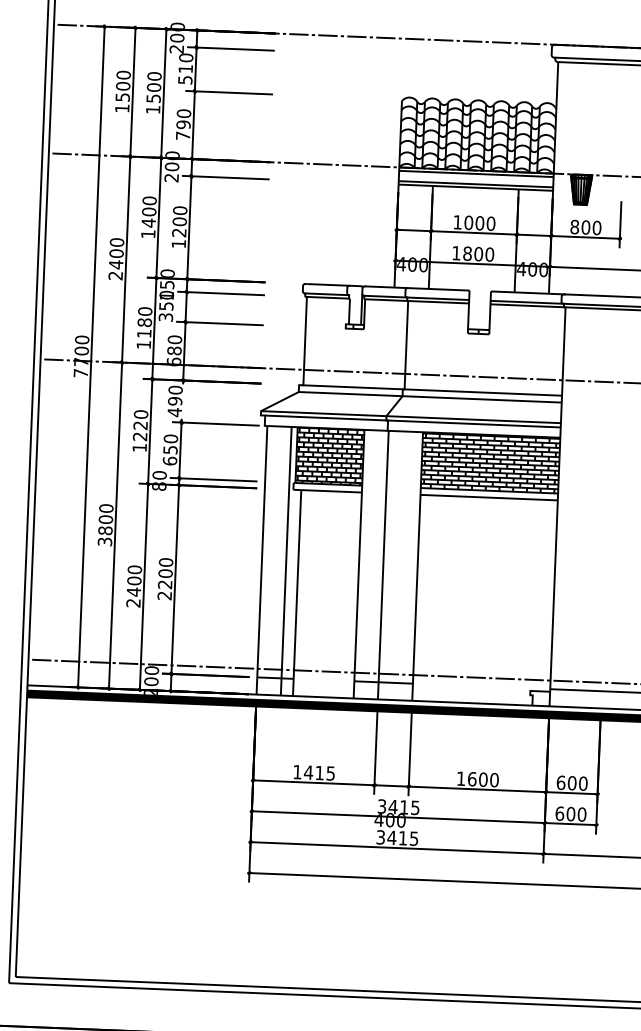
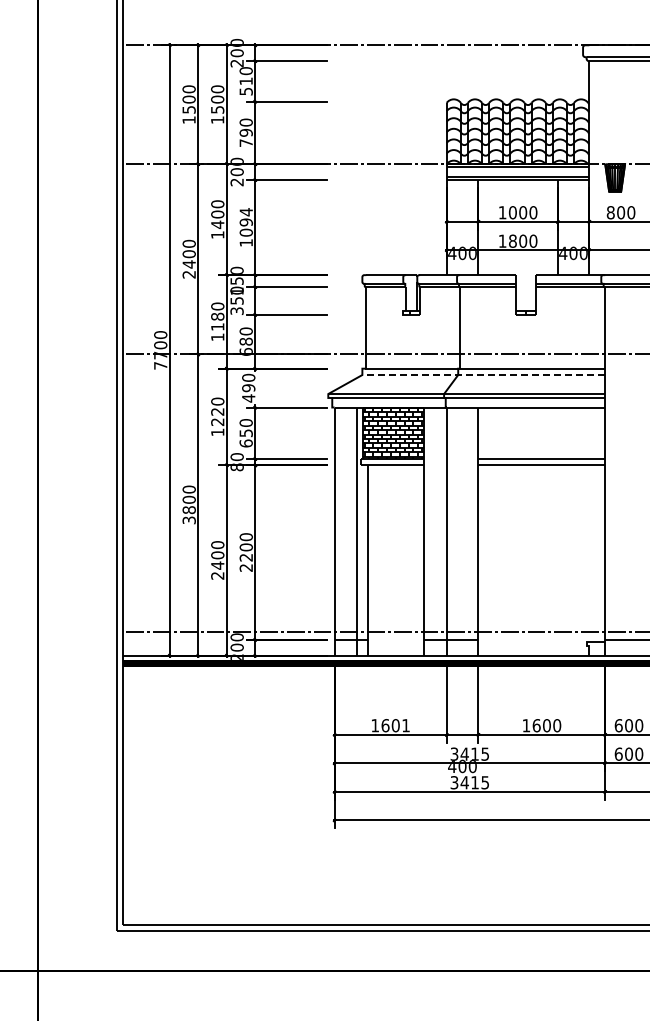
text: (178, 221) -> (245, 222), 1200 -> 1094
line: (429, 397) -> (483, 375), solid -> dashed
hatch: (490, 463) -> (541, 433), removed
text: (319, 772) -> (395, 725), 1415 -> 1601

